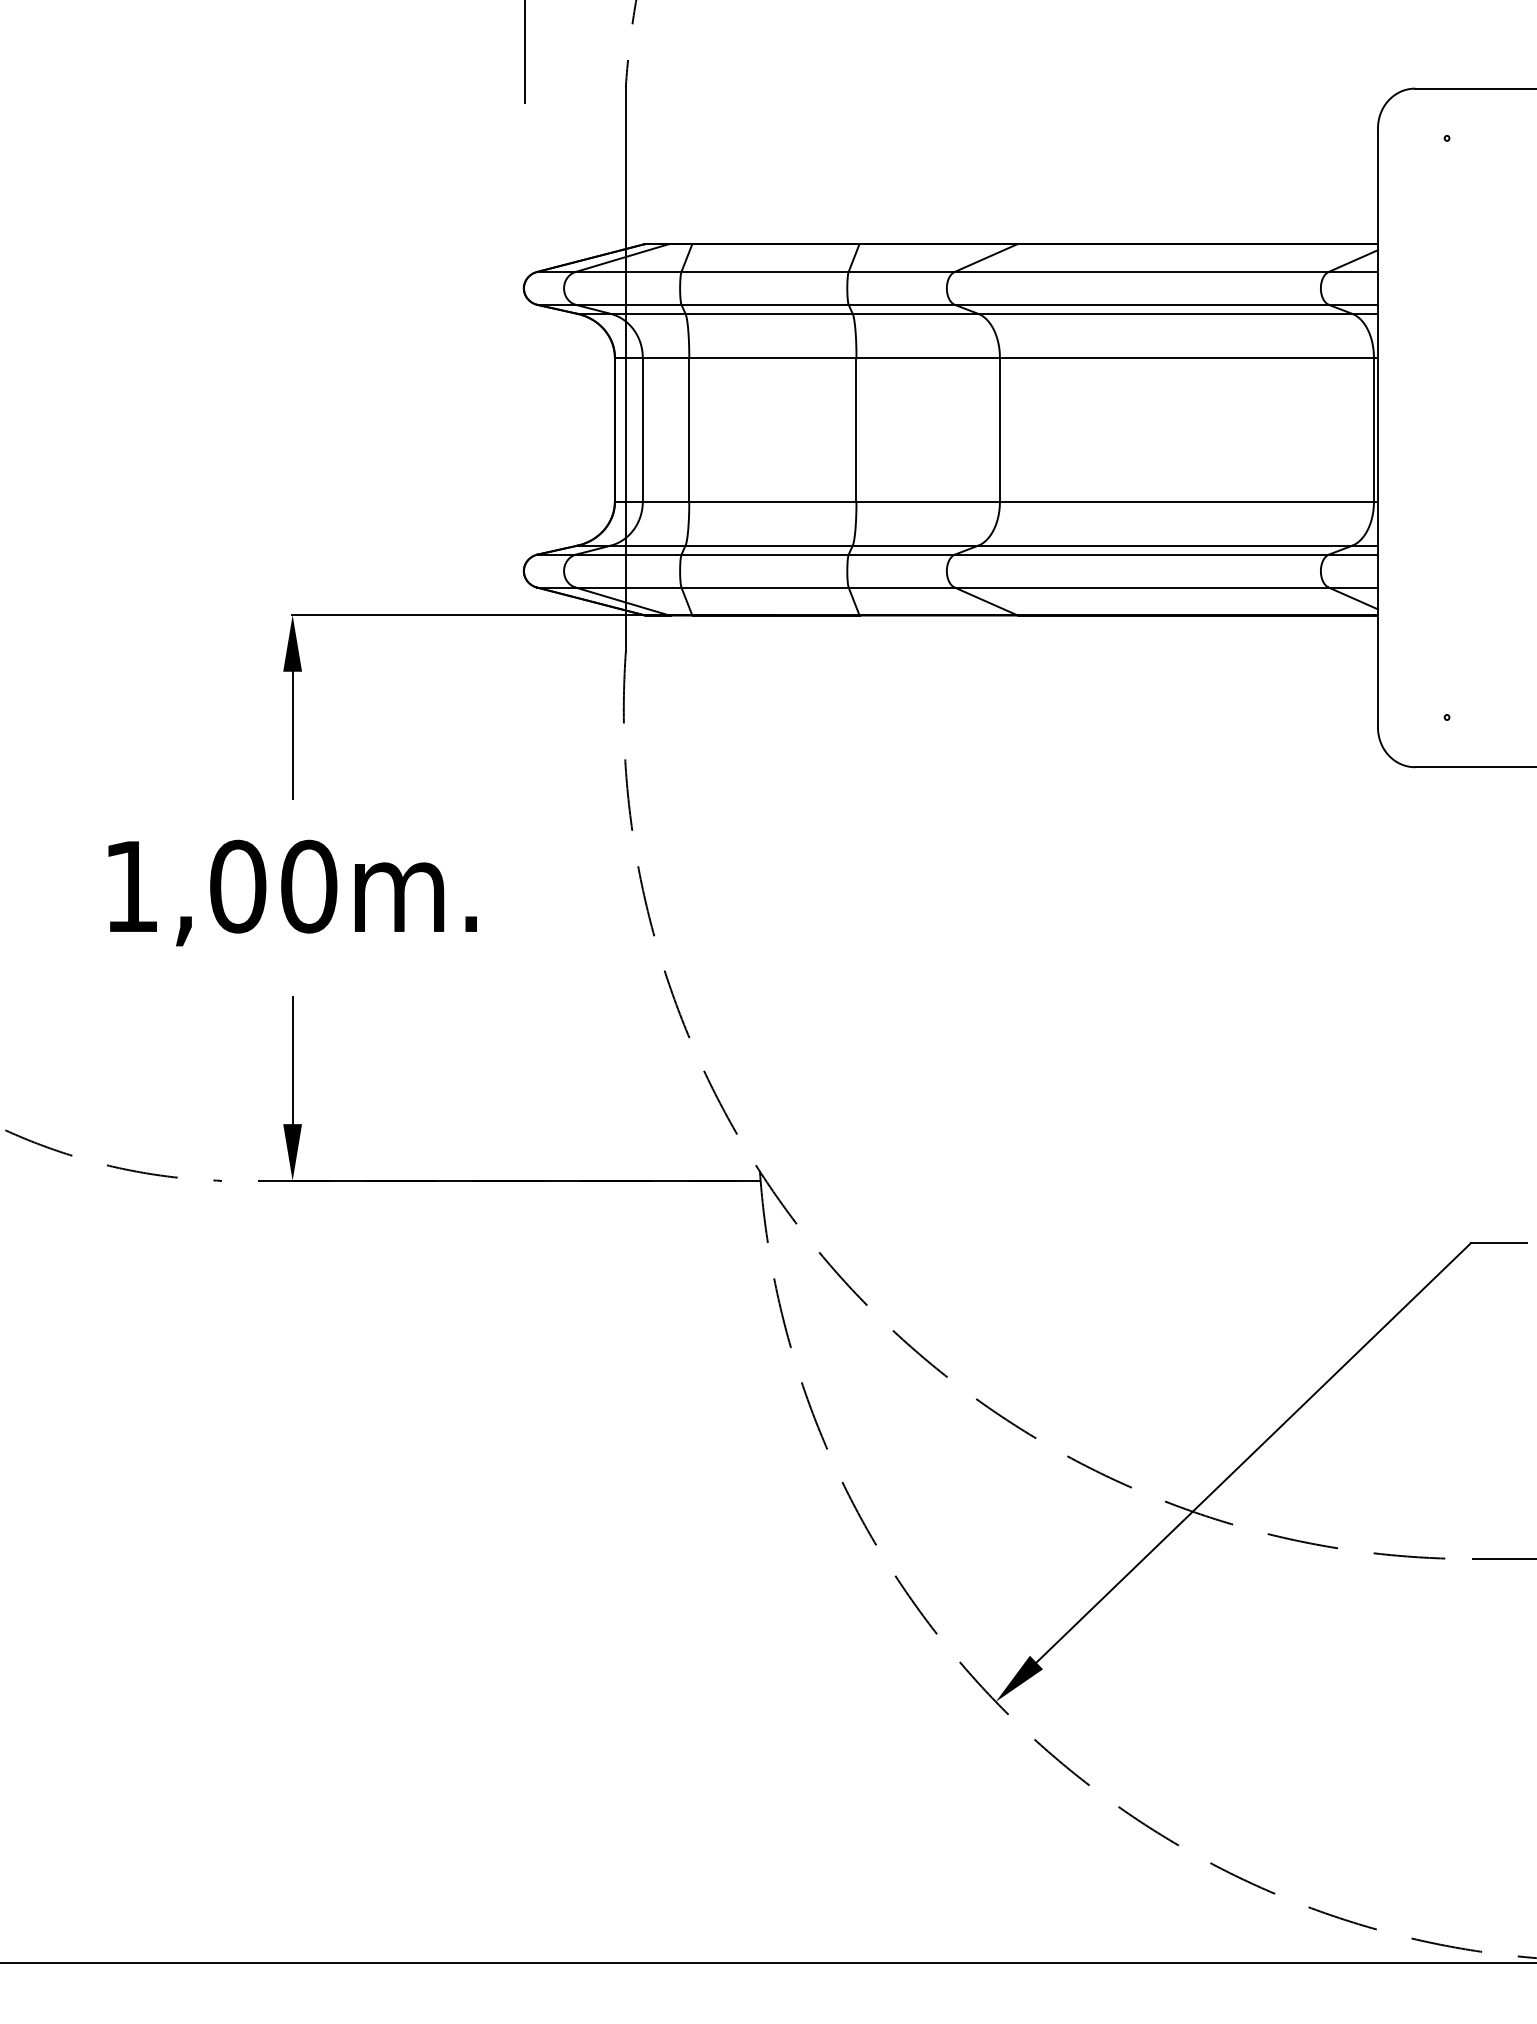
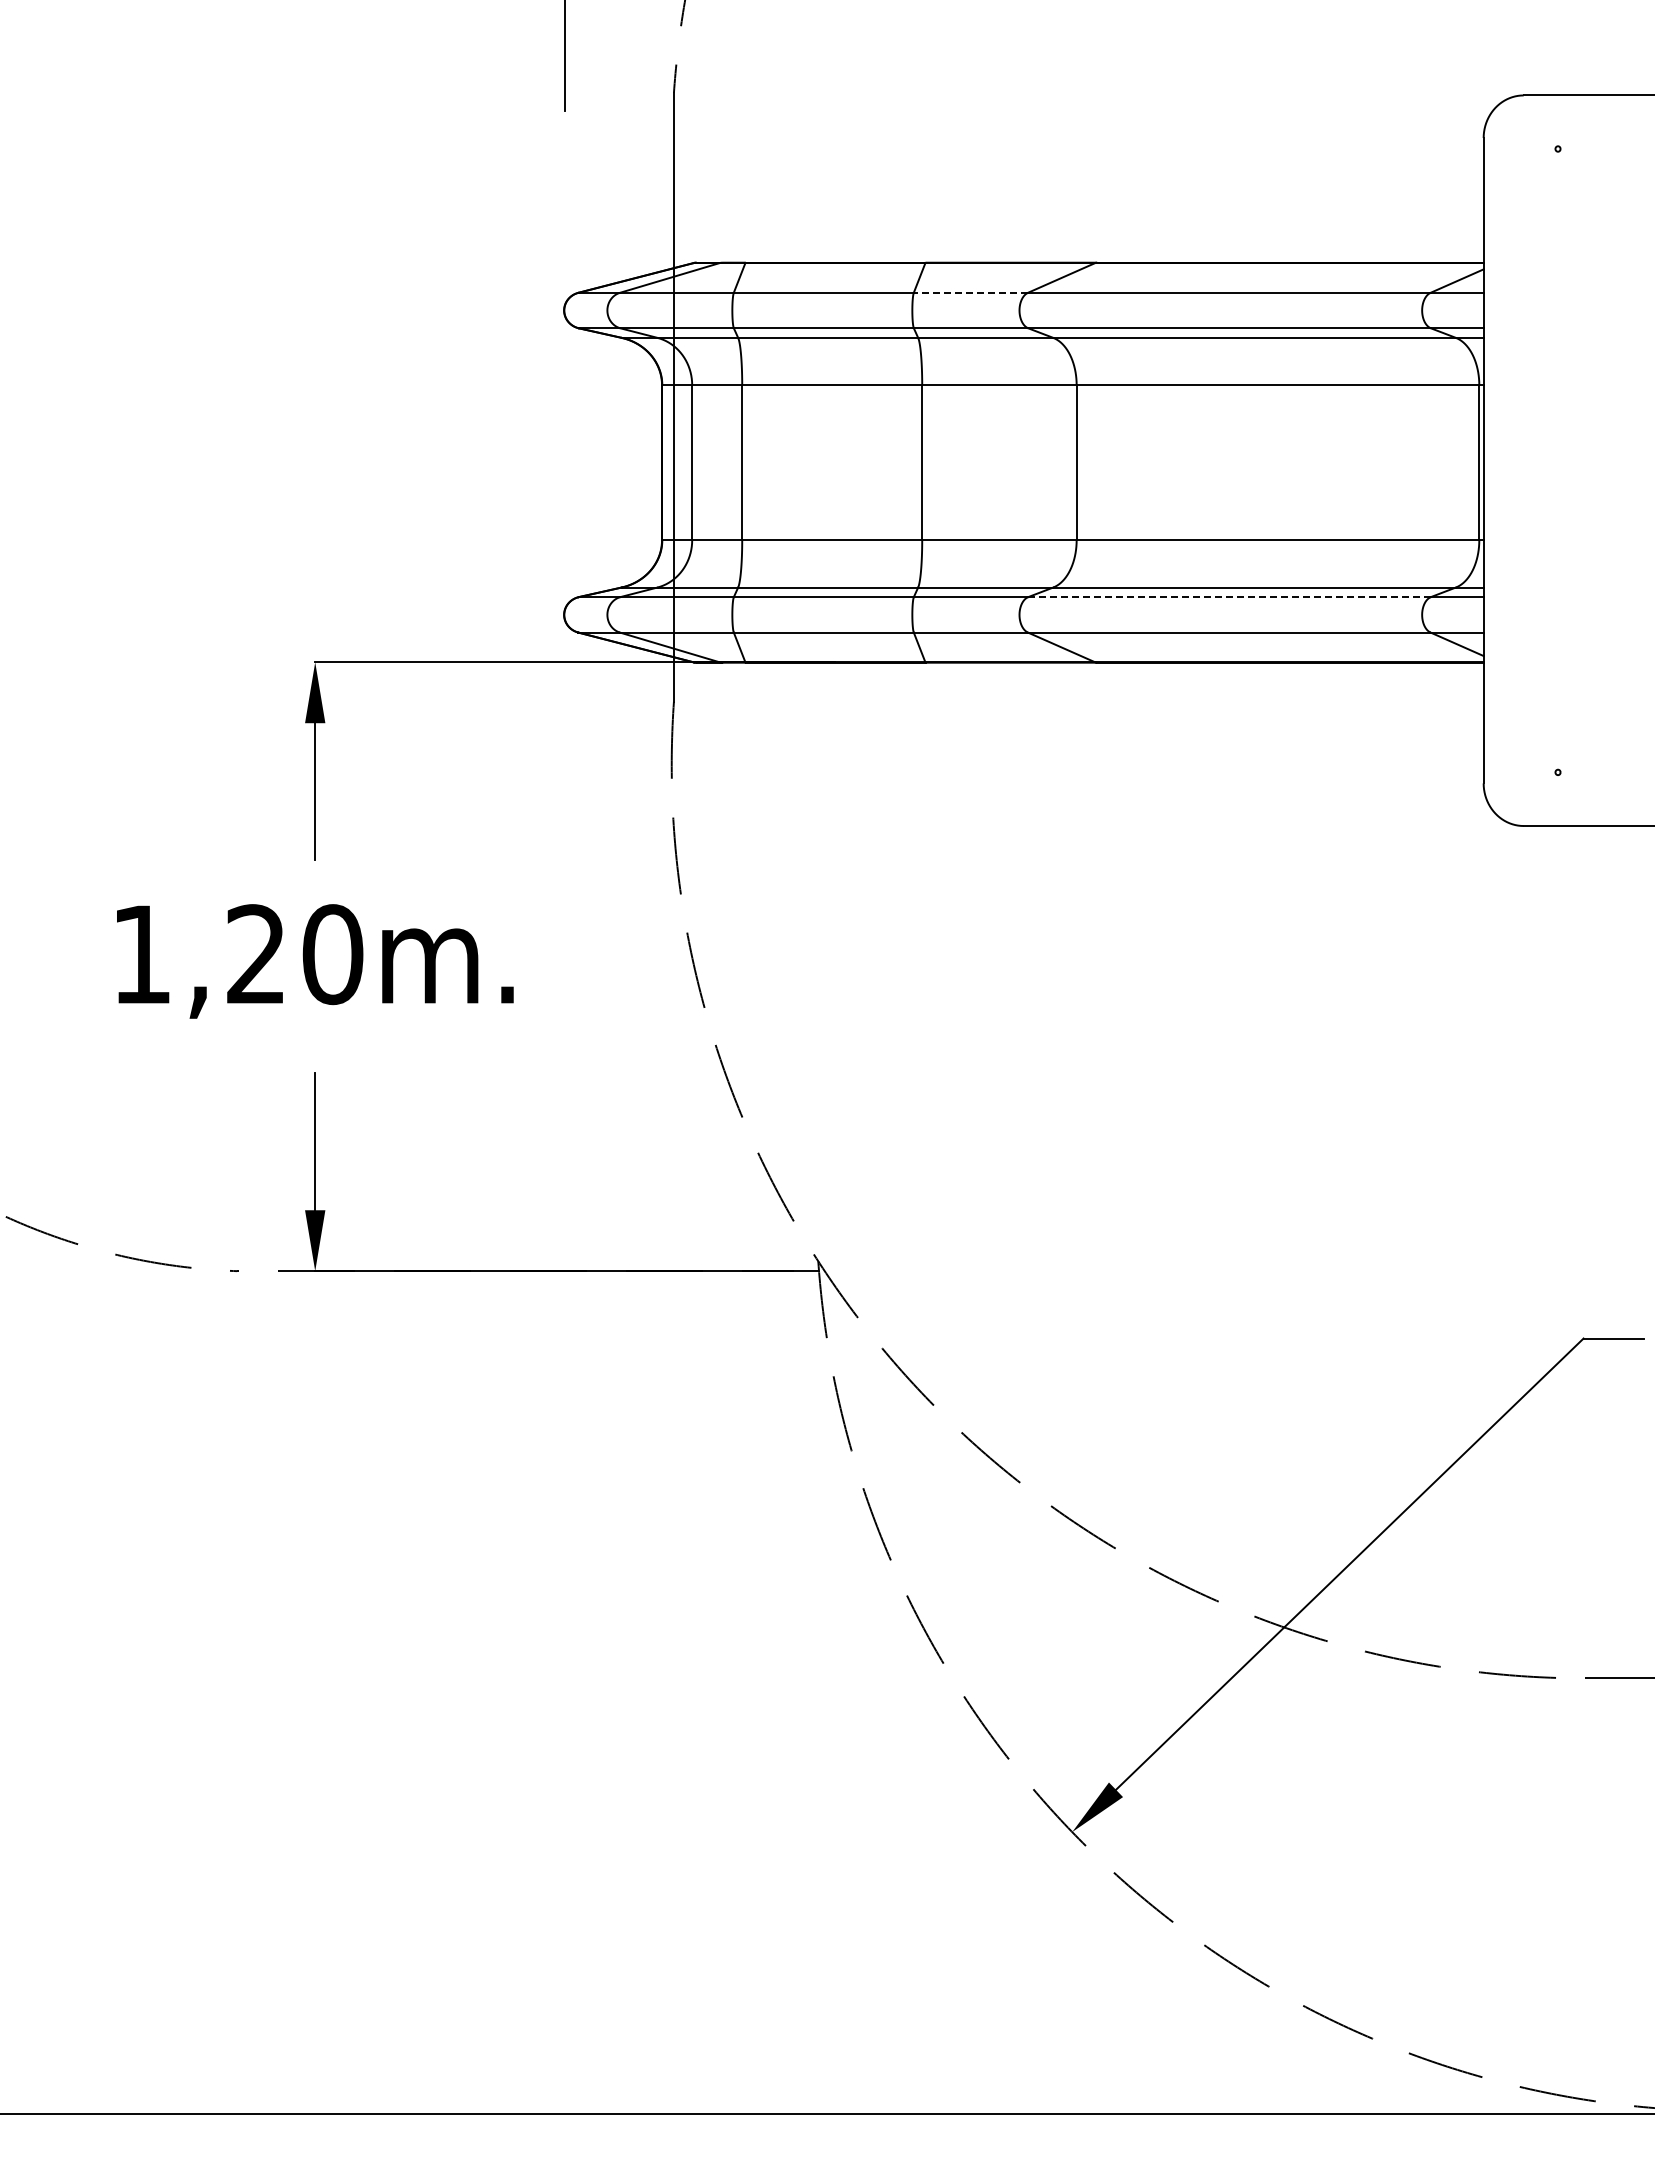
line: (901, 271) -> (970, 292), solid -> dashed
line: (1141, 554) -> (1229, 597), solid -> dashed
text: (238, 886) -> (256, 954), 1,00m. -> 1,20m.

